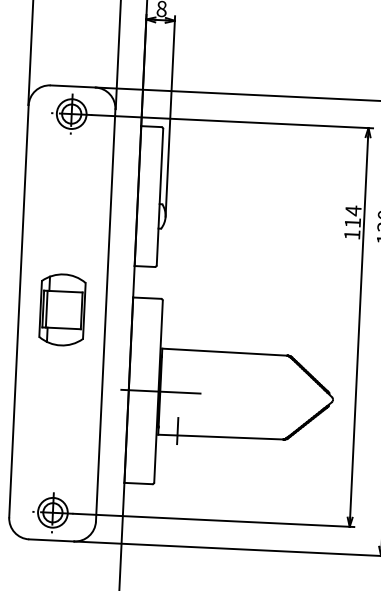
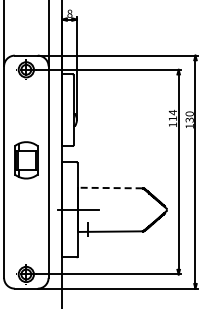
part: (62, 310) -> (26, 160), moved
line: (224, 353) -> (110, 188), solid -> dashed

